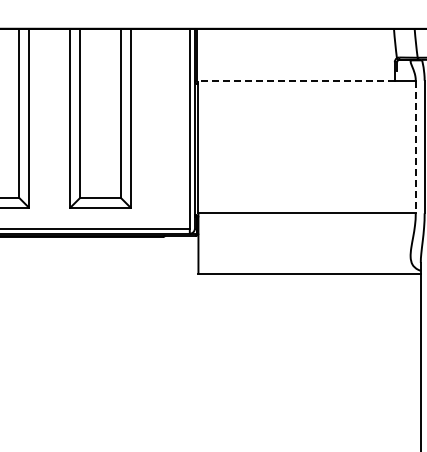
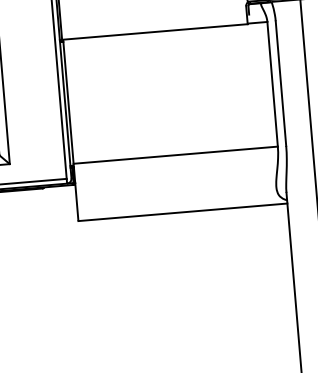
line: (296, 81) -> (155, 32), dashed -> solid
line: (415, 147) -> (272, 84), dashed -> solid

